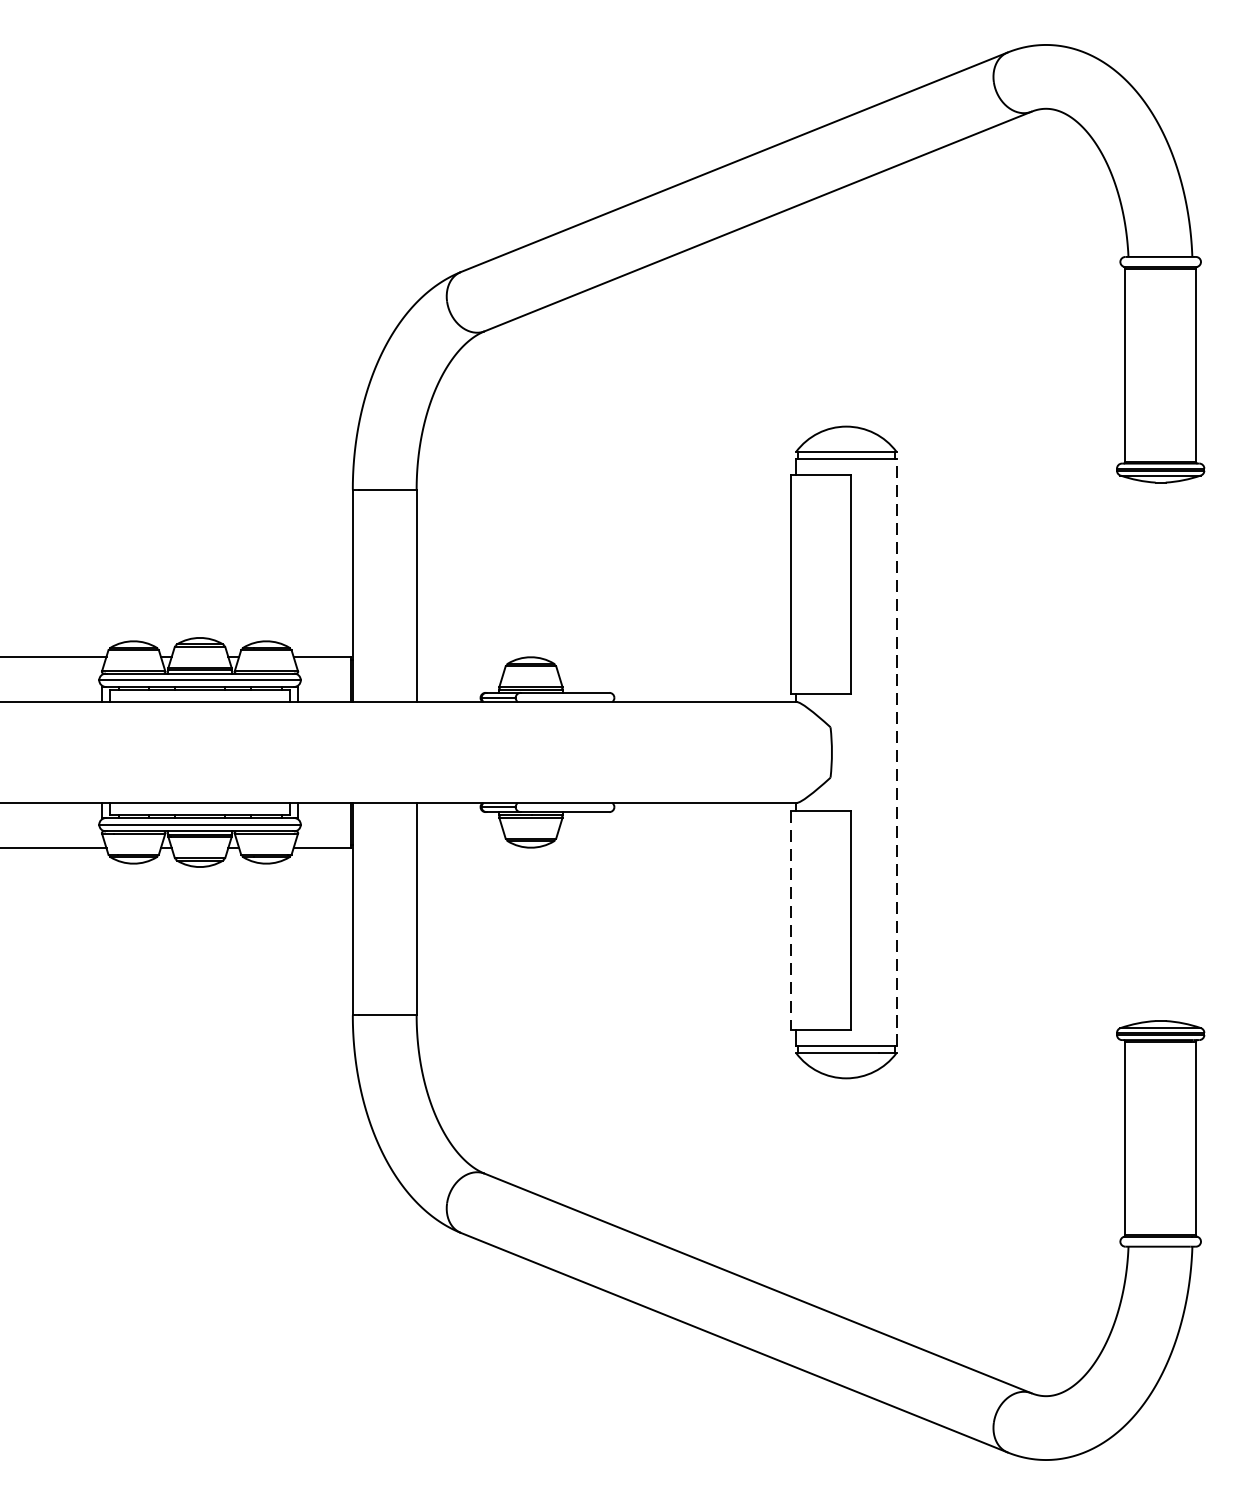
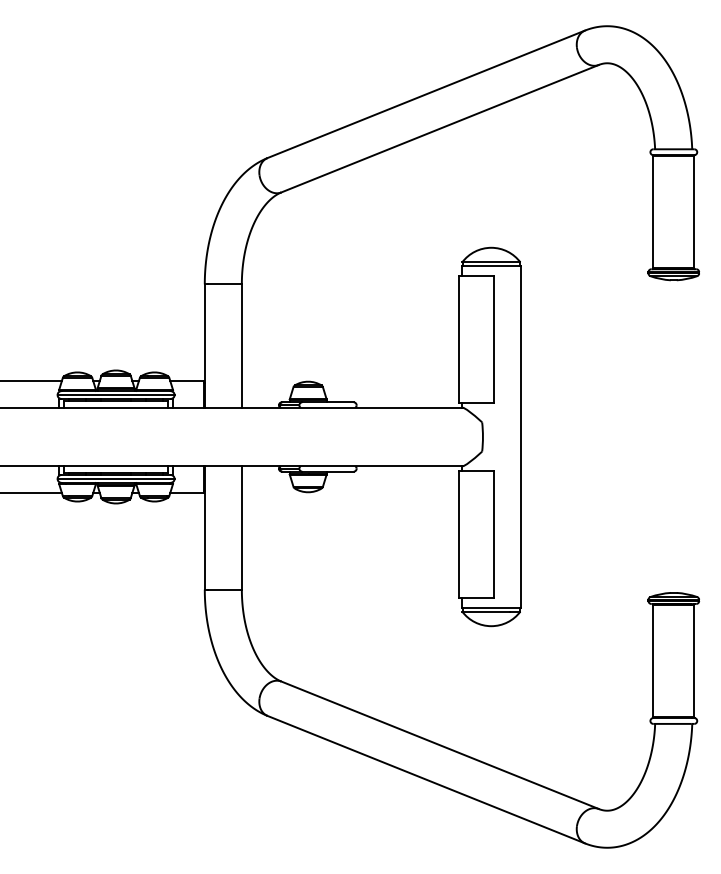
line: (896, 753) -> (520, 437), dashed -> solid
line: (791, 922) -> (459, 535), dashed -> solid

